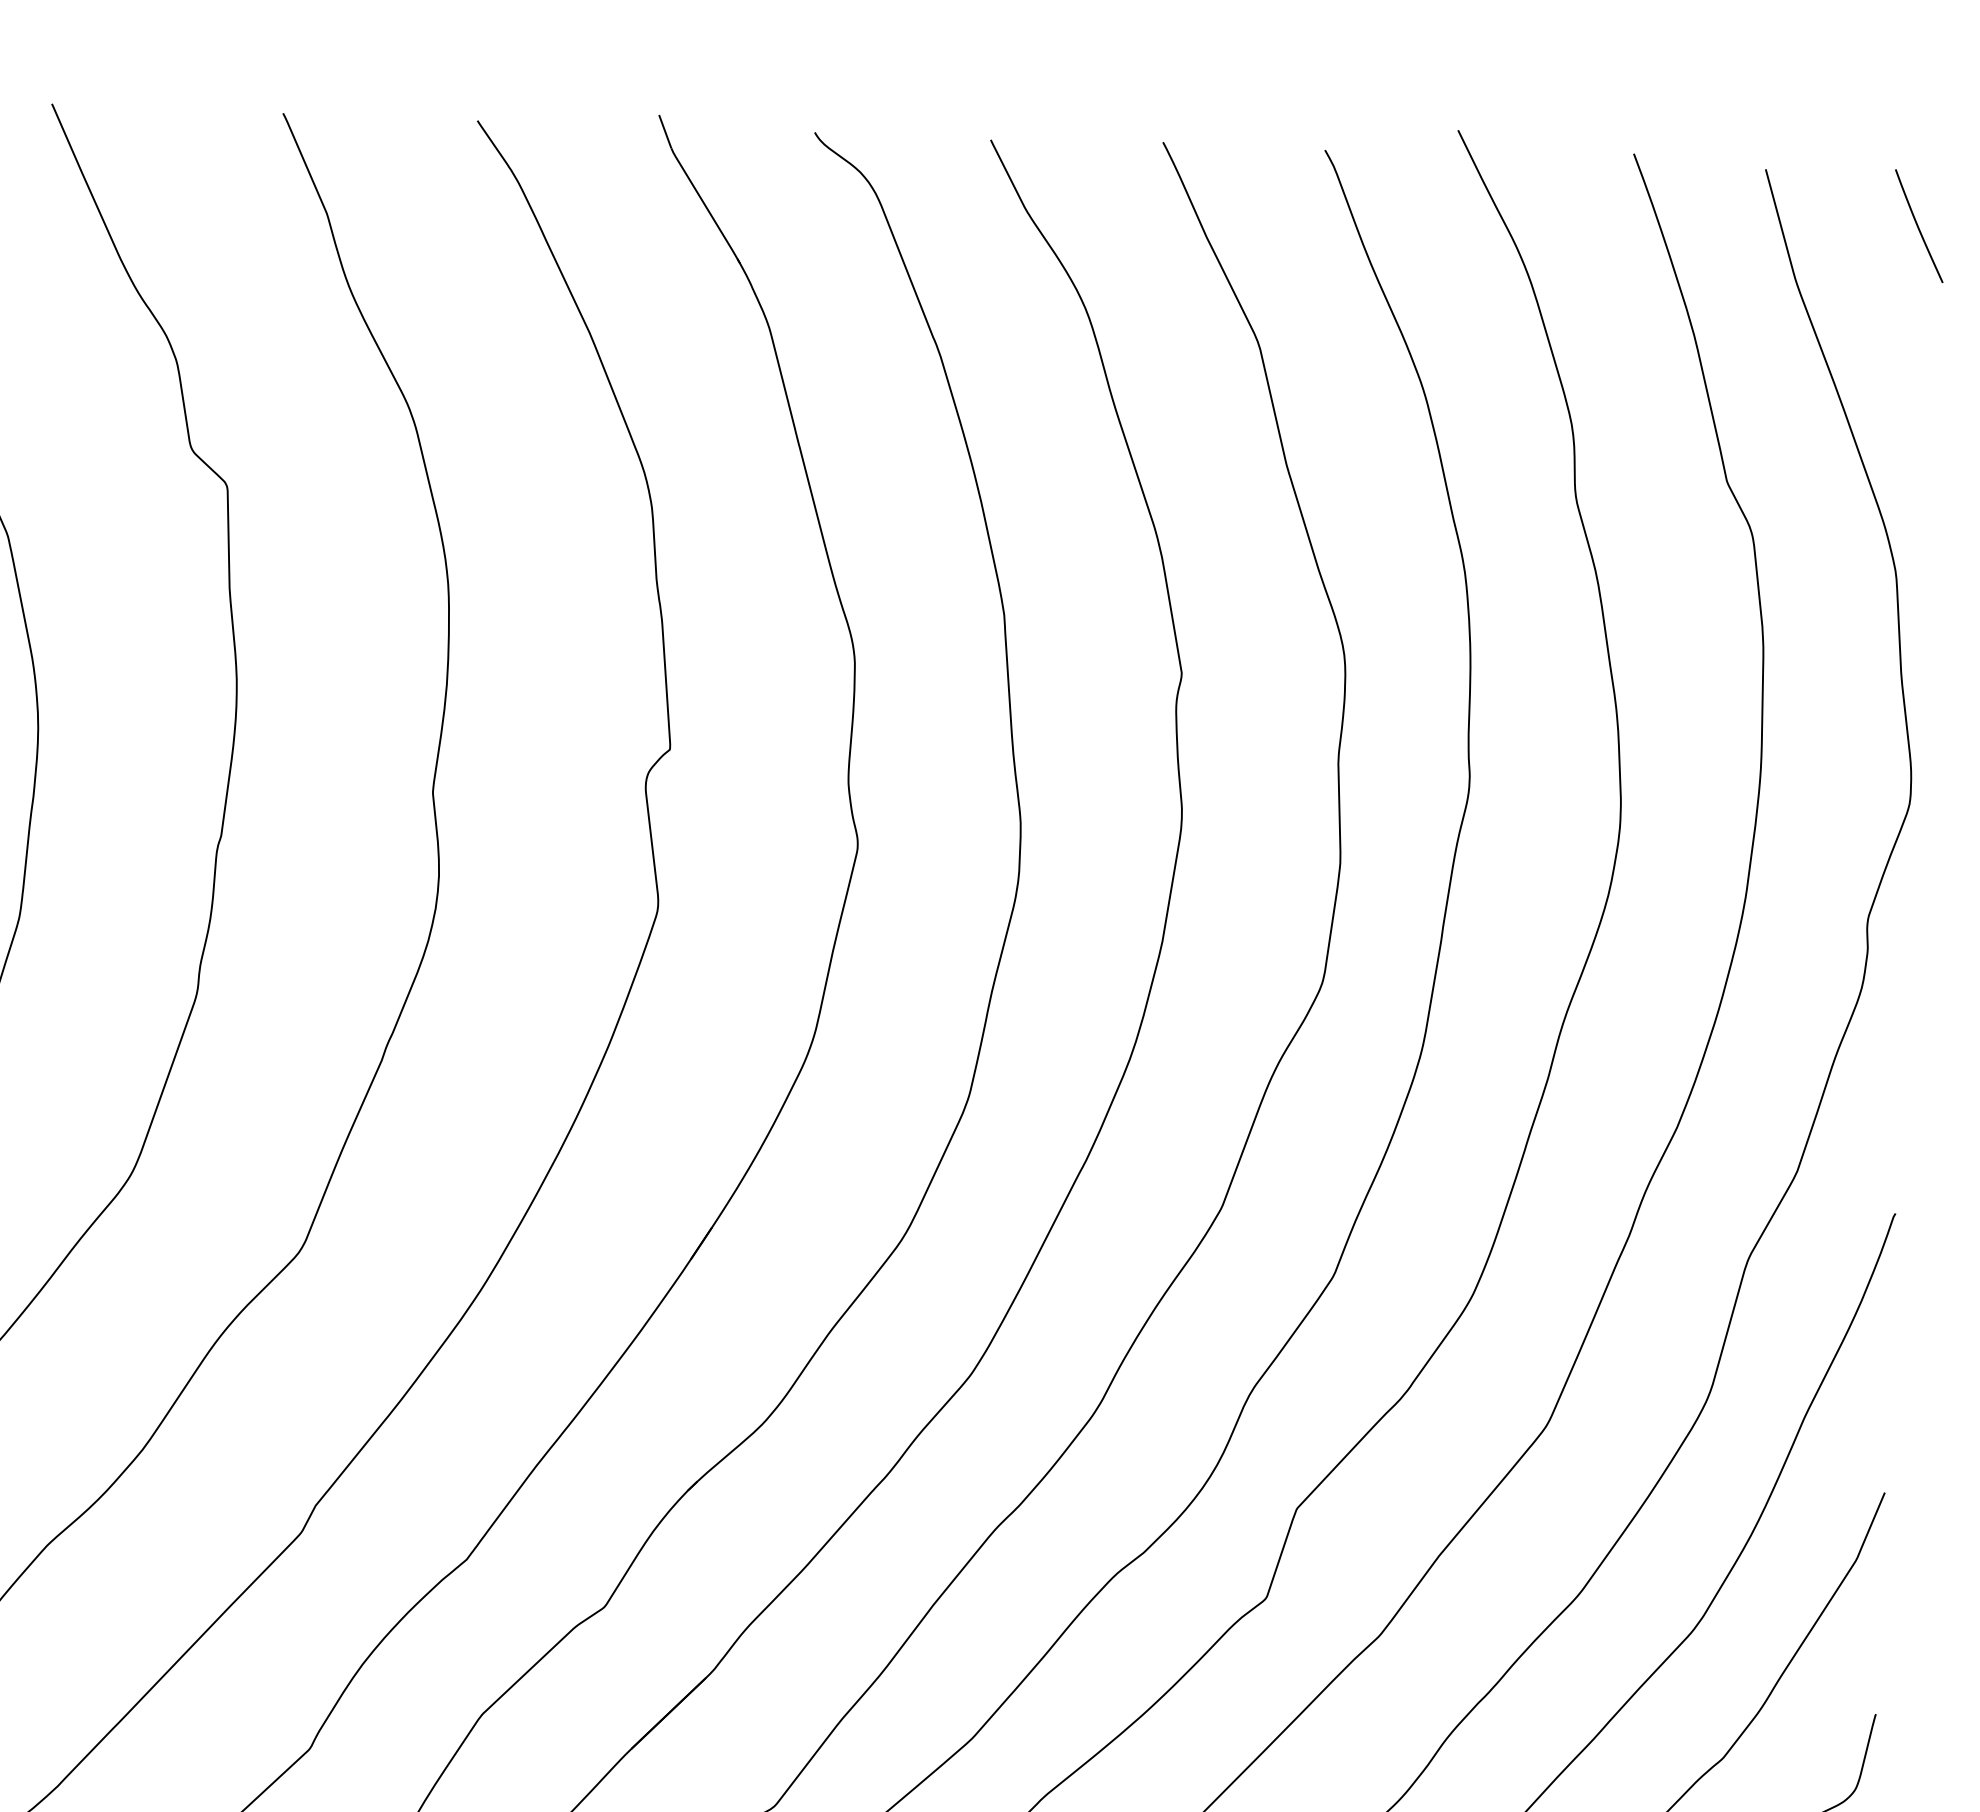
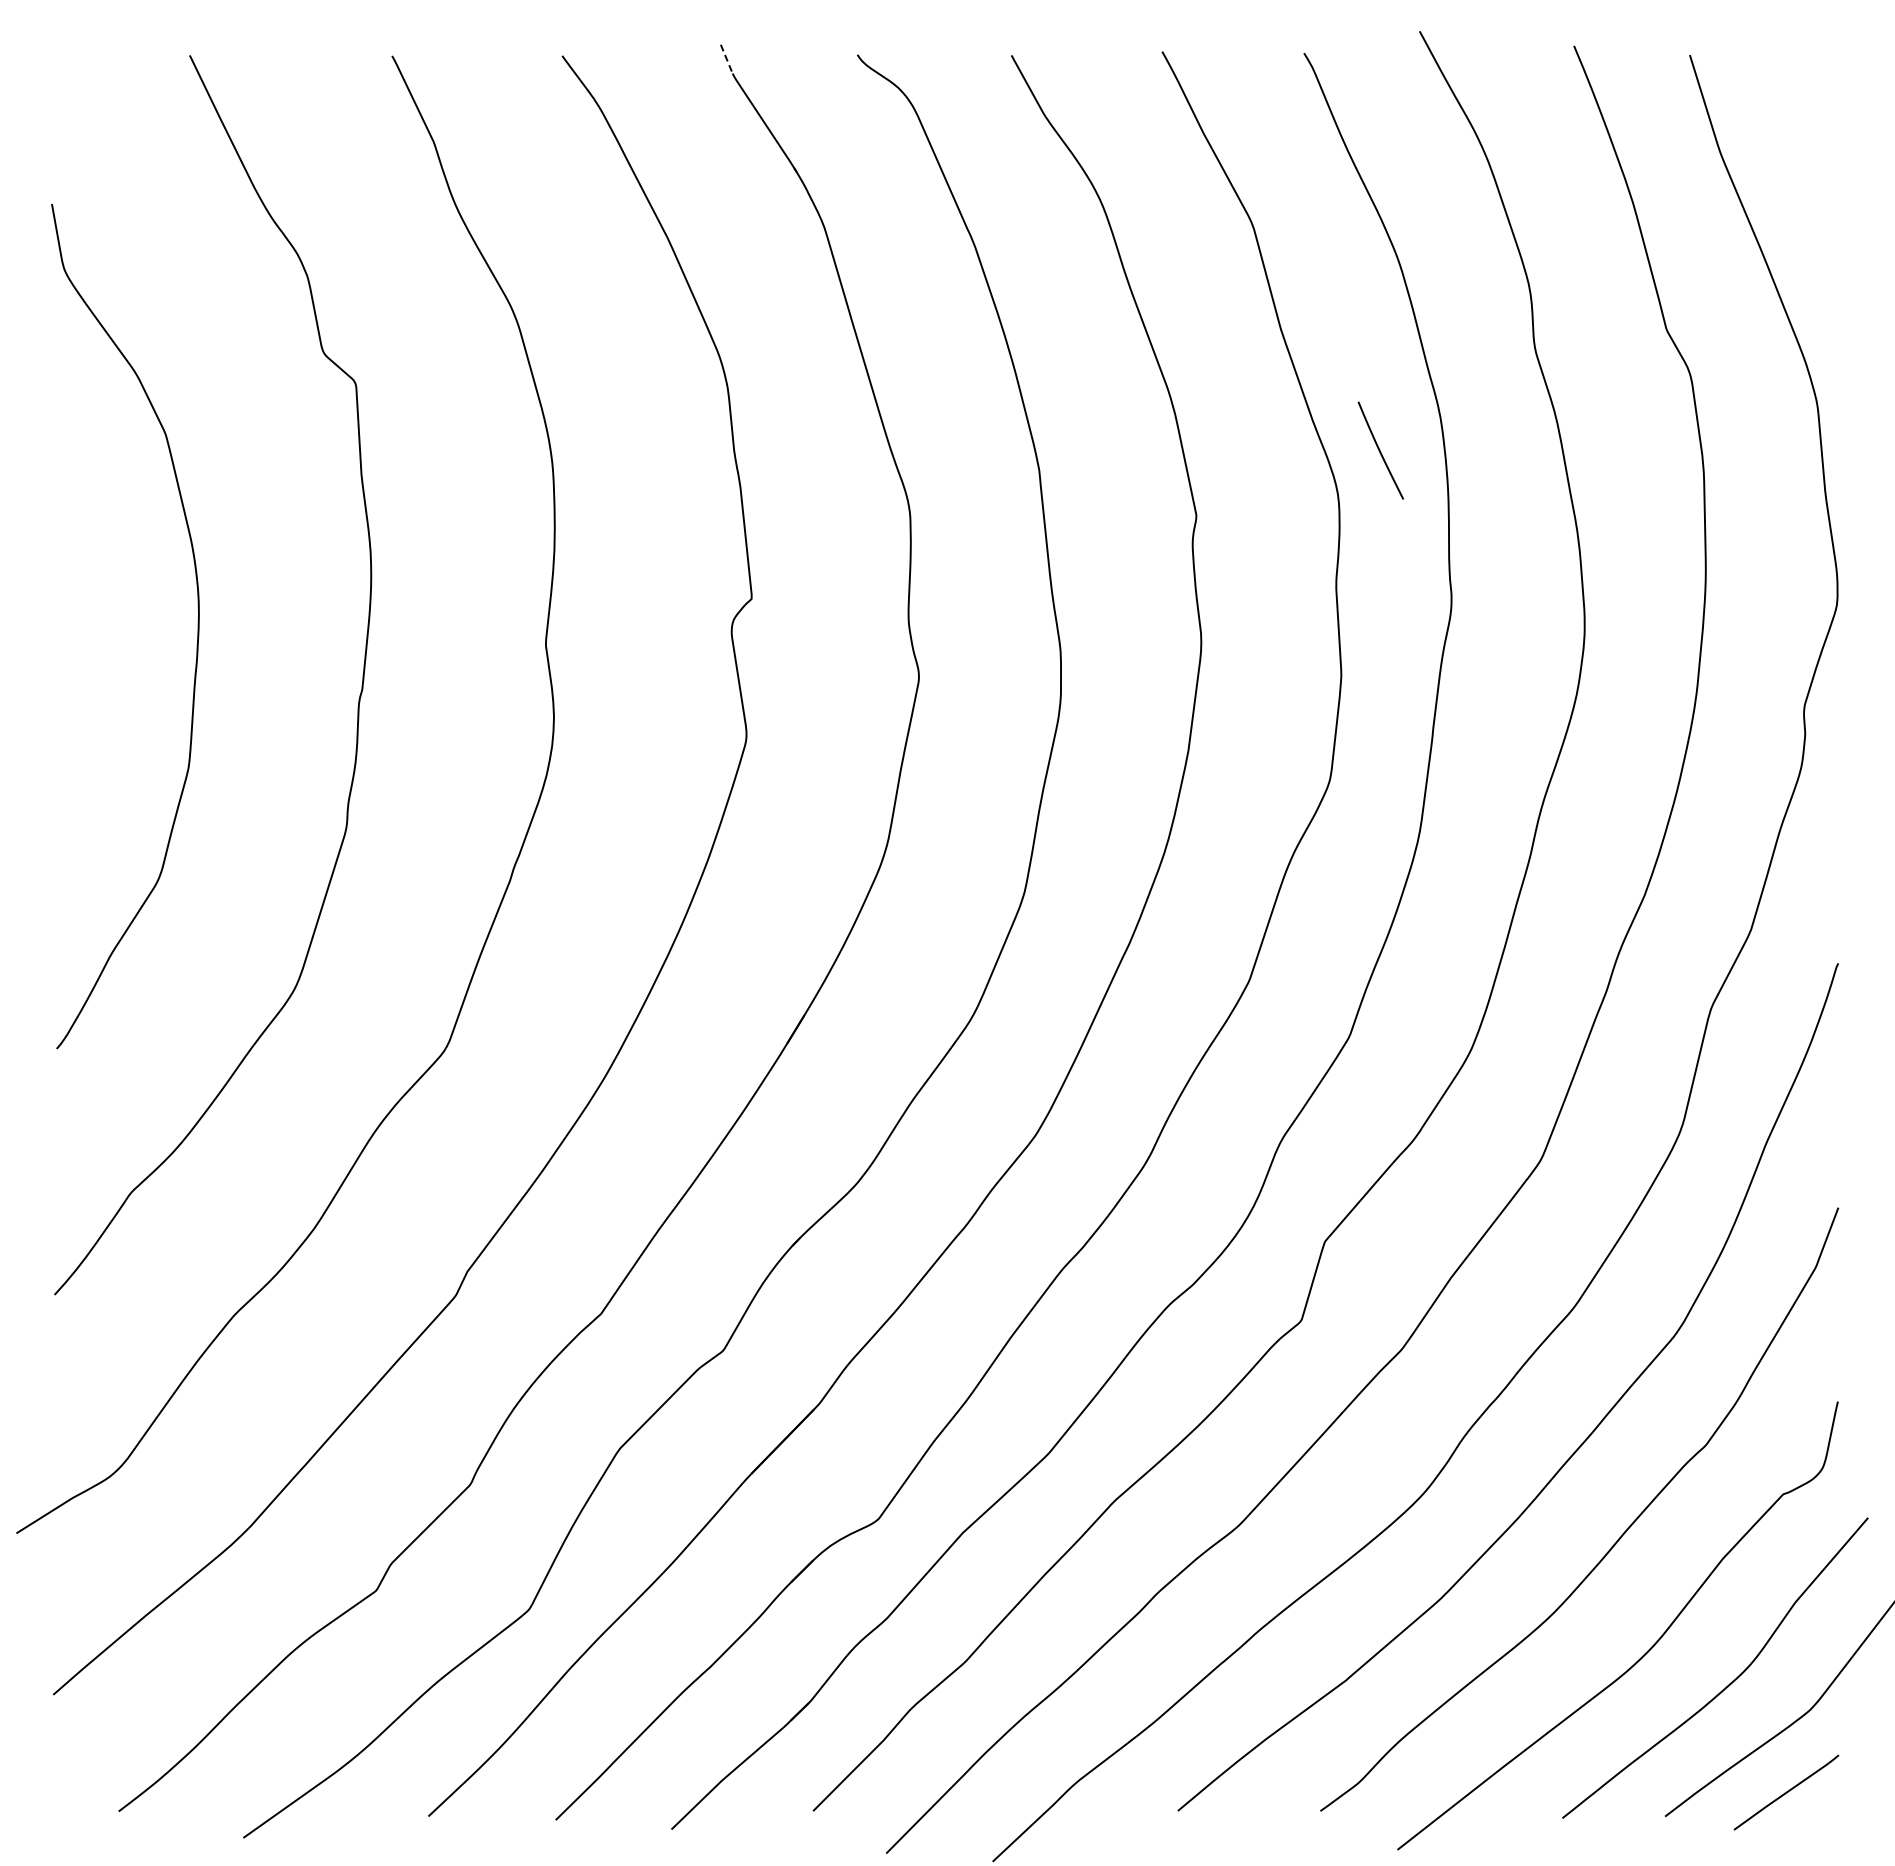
line: (666, 134) -> (727, 61), solid -> dashed
curve: (1918, 225) -> (1380, 450), moved

